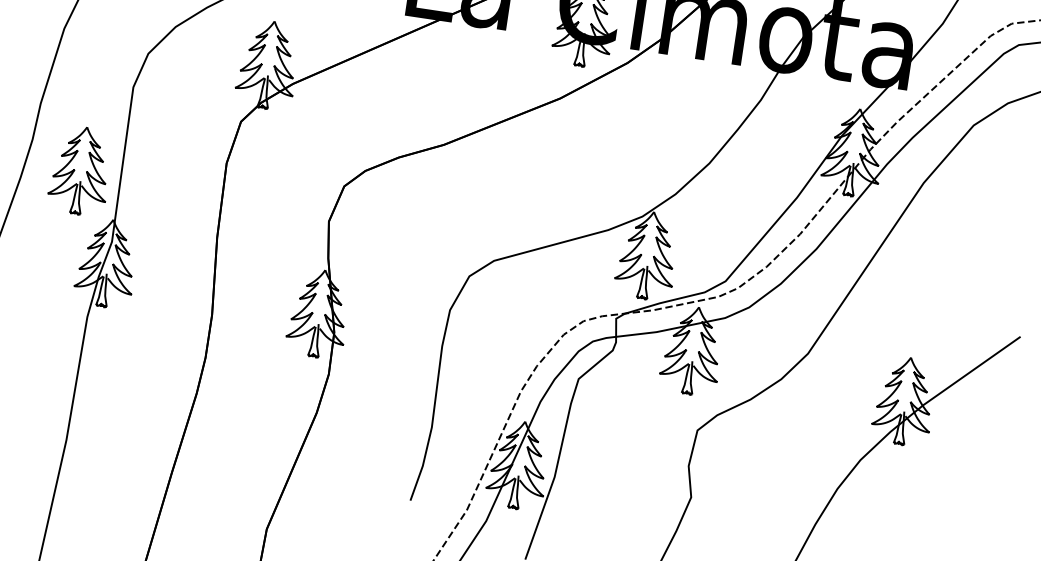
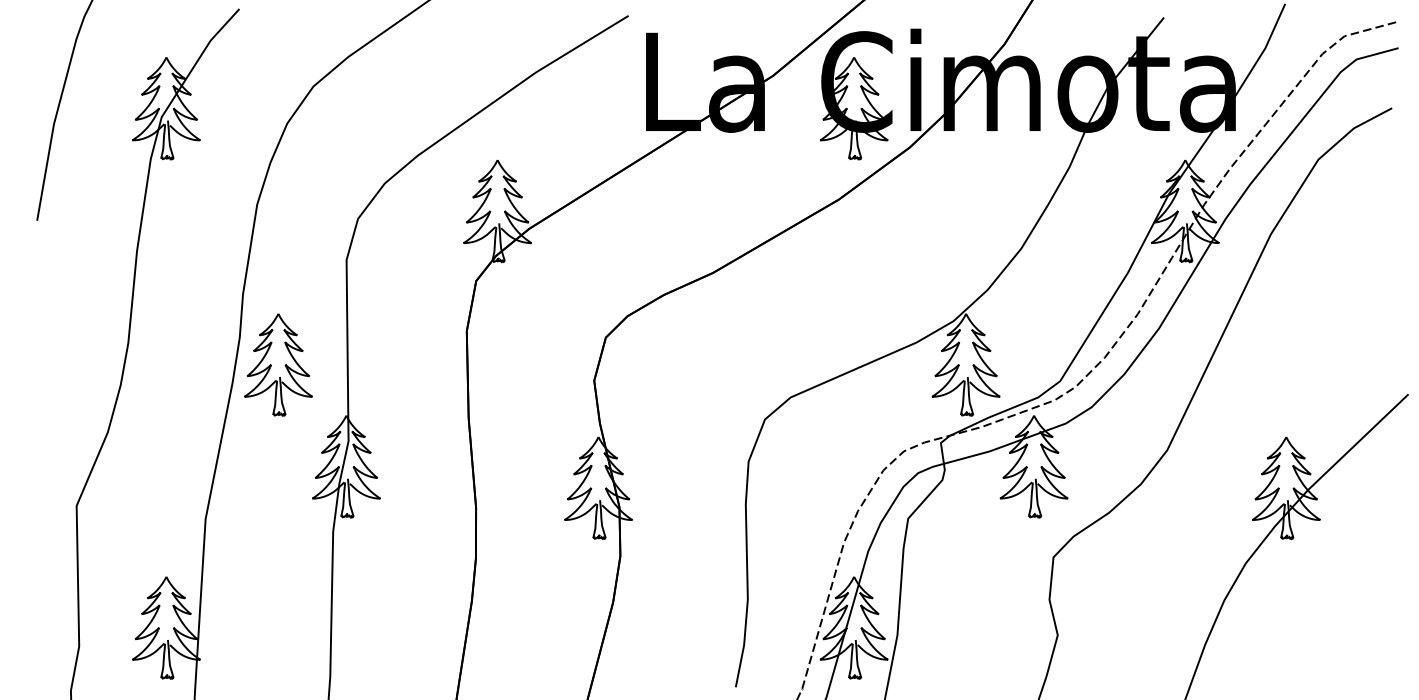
part: (80, 170) -> (278, 364), moved

